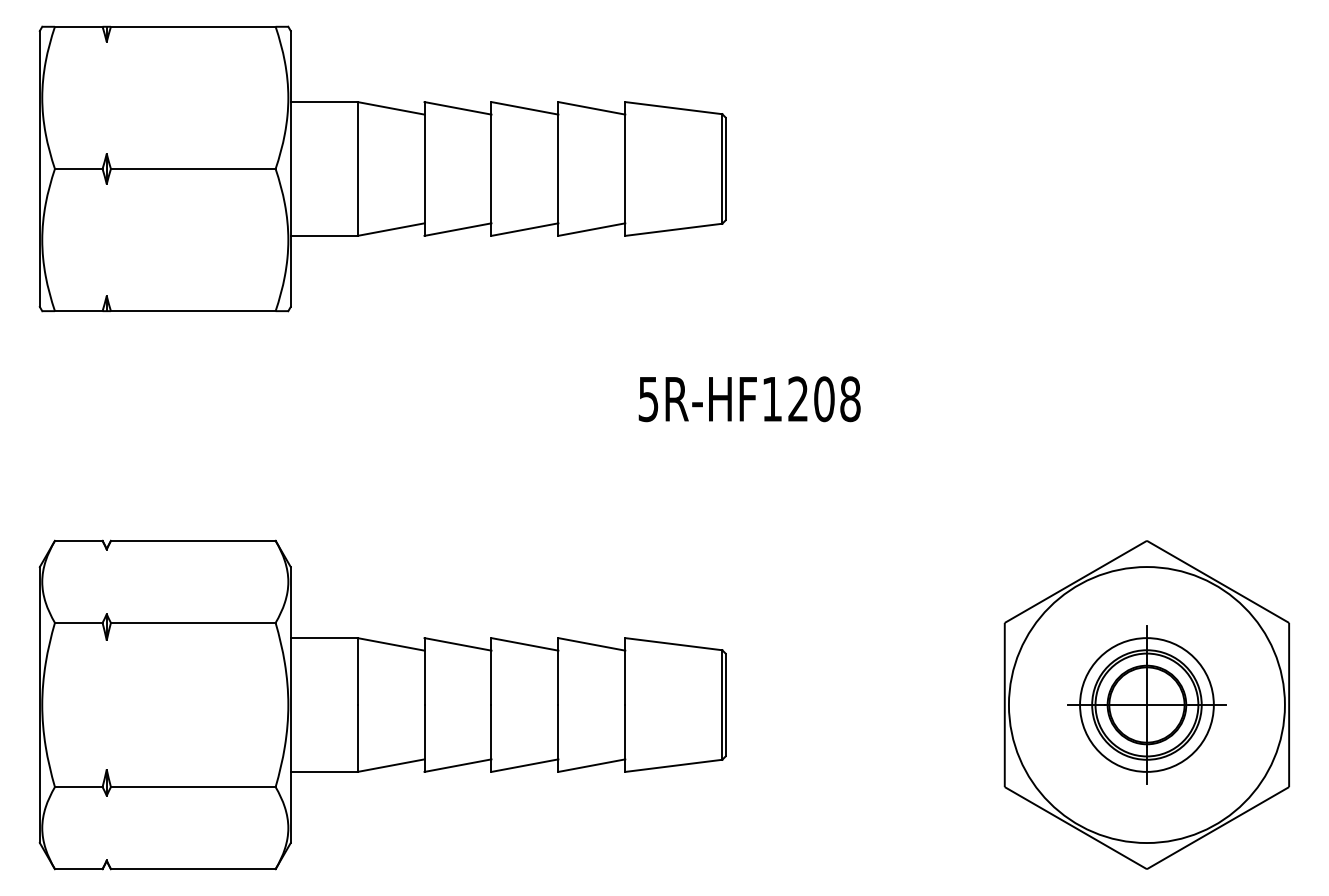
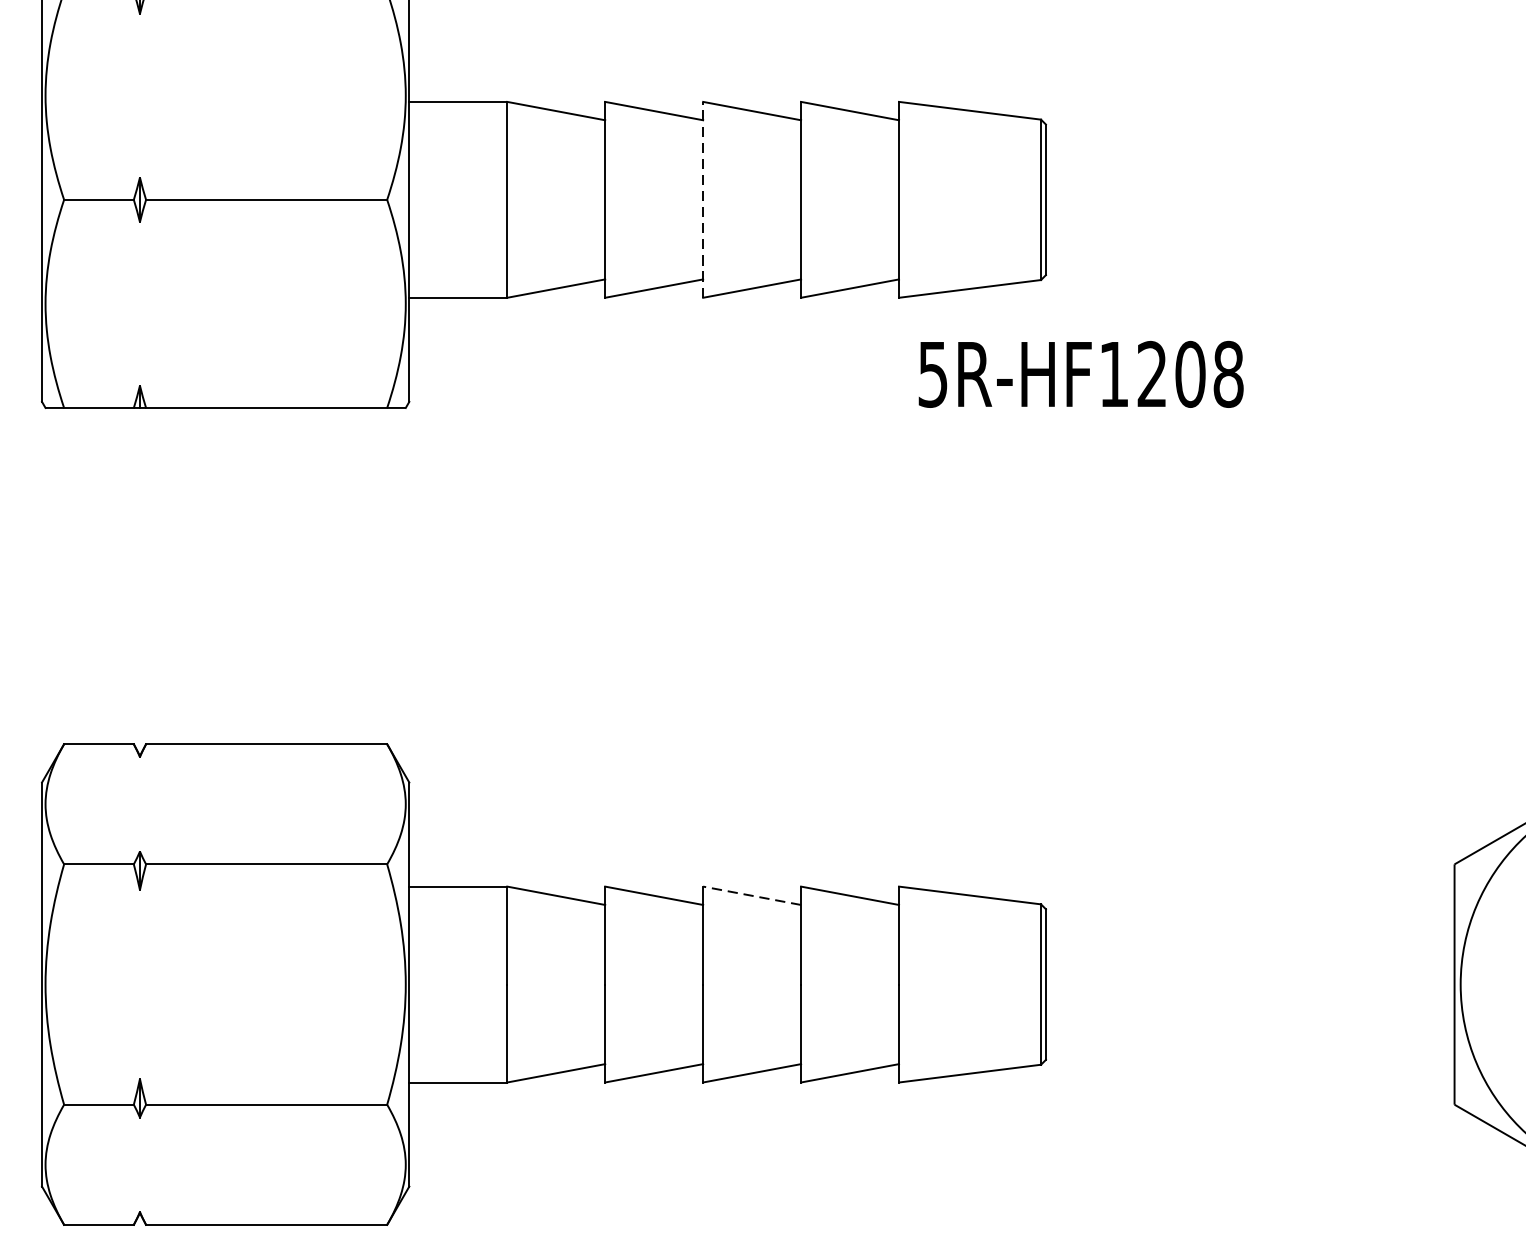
line: (491, 168) -> (703, 199), solid -> dashed
text: (749, 399) -> (1080, 374), moved
line: (524, 644) -> (751, 895), solid -> dashed

